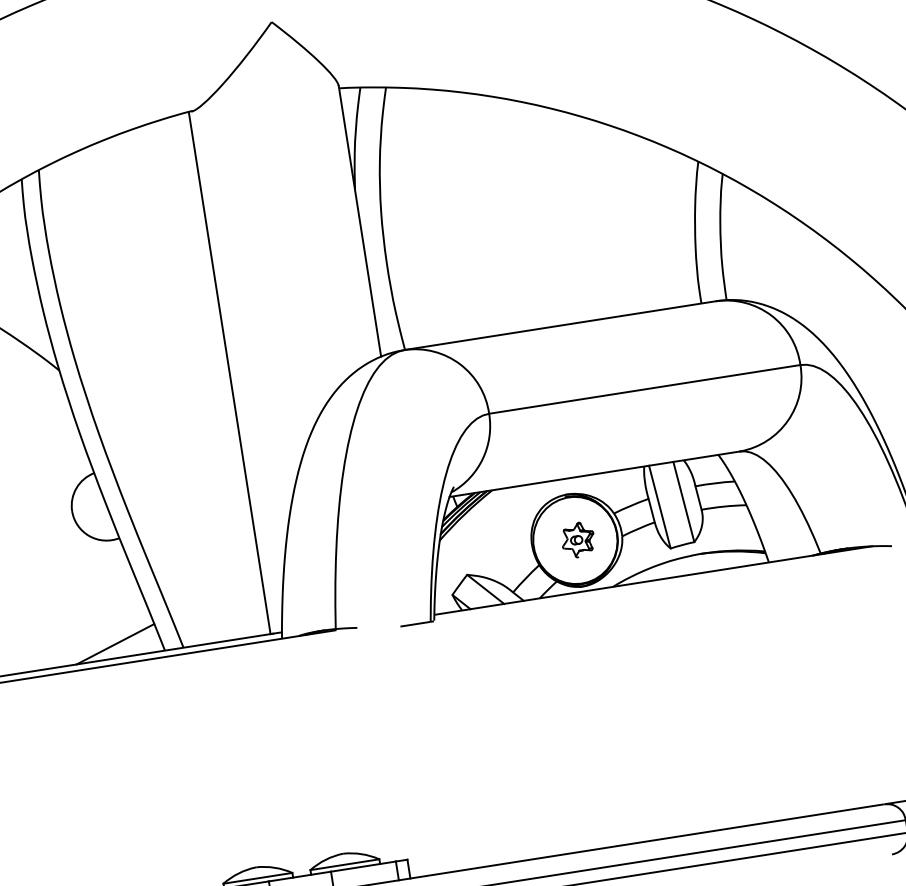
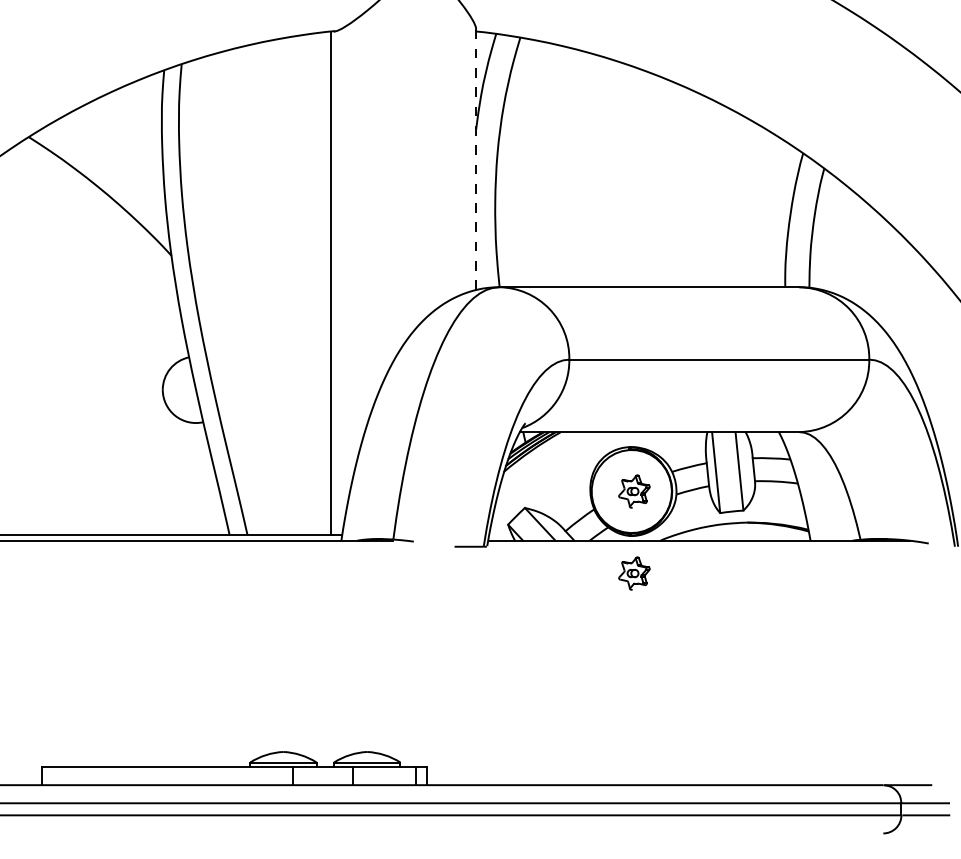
line: (360, 221) -> (476, 159), solid -> dashed
part: (591, 625) -> (634, 573), added
line: (115, 644) -> (183, 521), removed

